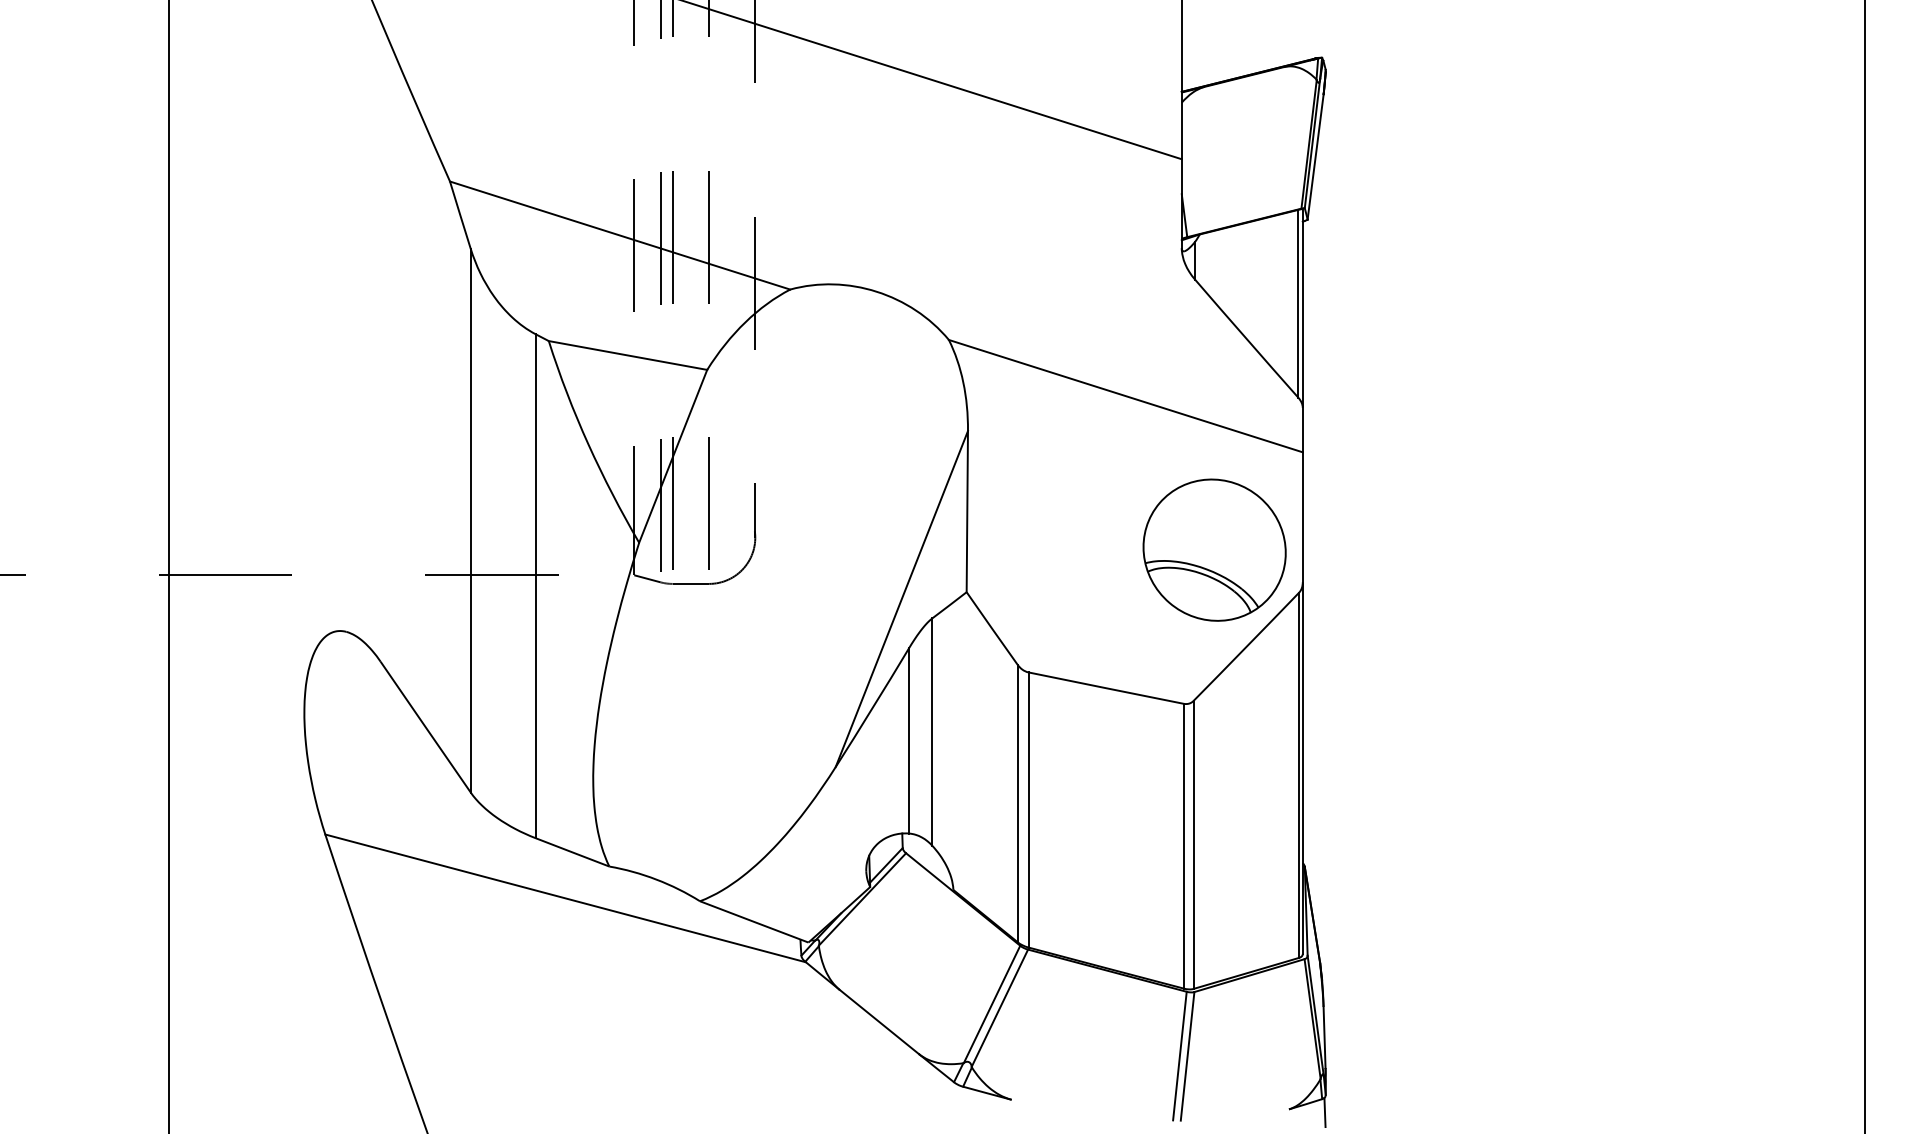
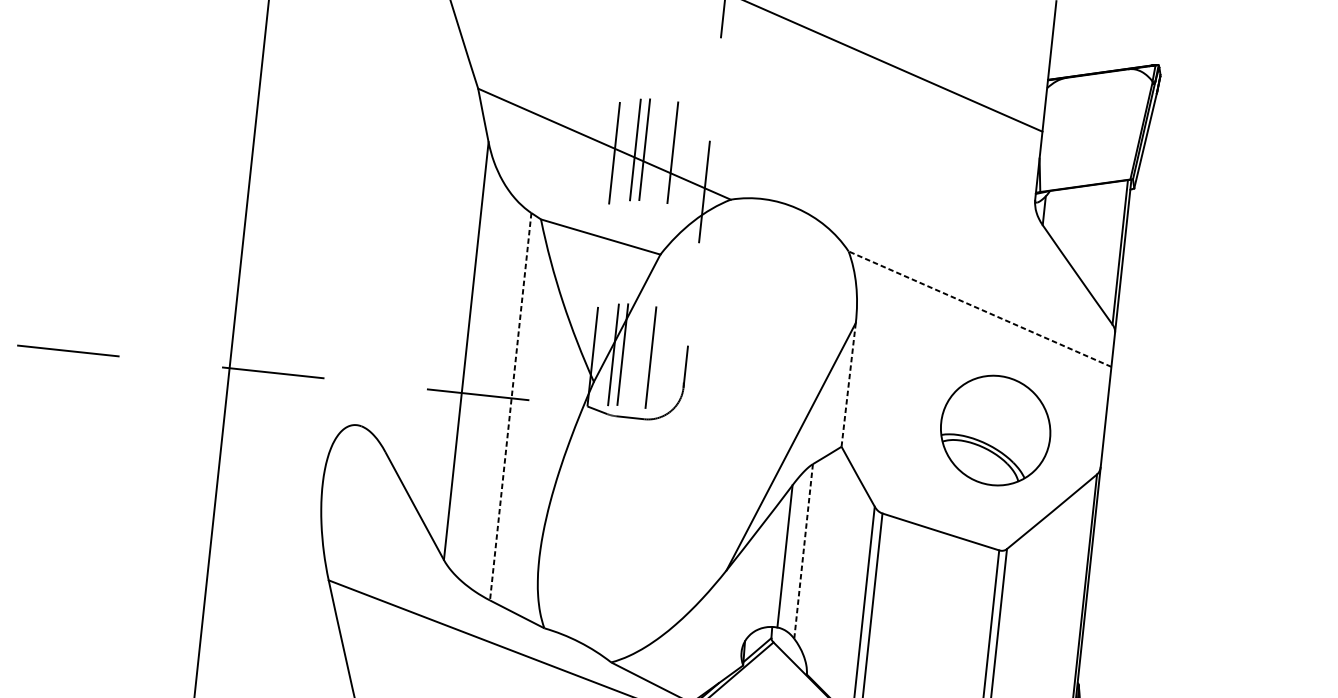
line: (1125, 396) -> (979, 309), solid -> dashed
line: (967, 511) -> (848, 384), solid -> dashed
part: (1214, 549) -> (995, 430), moved
line: (535, 586) -> (510, 406), solid -> dashed
line: (932, 732) -> (803, 551), solid -> dashed

